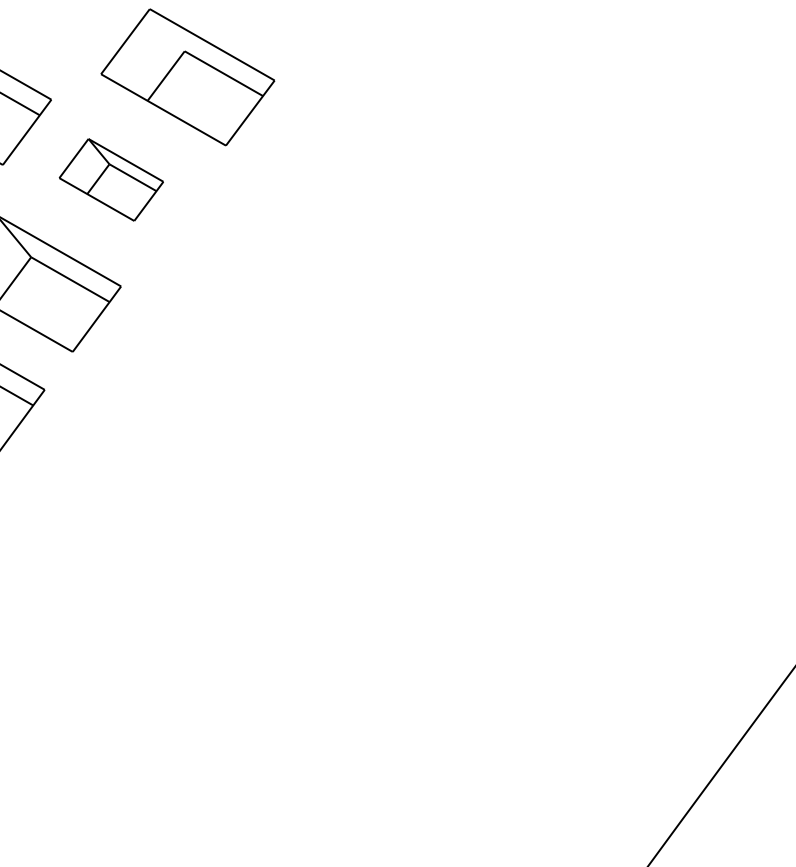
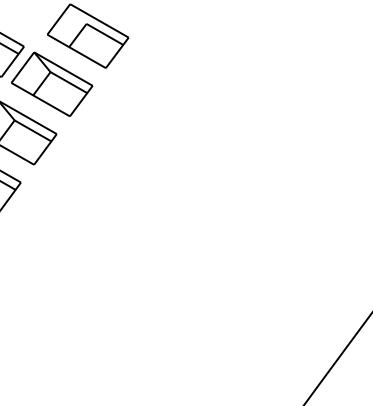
part: (111, 178) -> (52, 83), size x1.67

